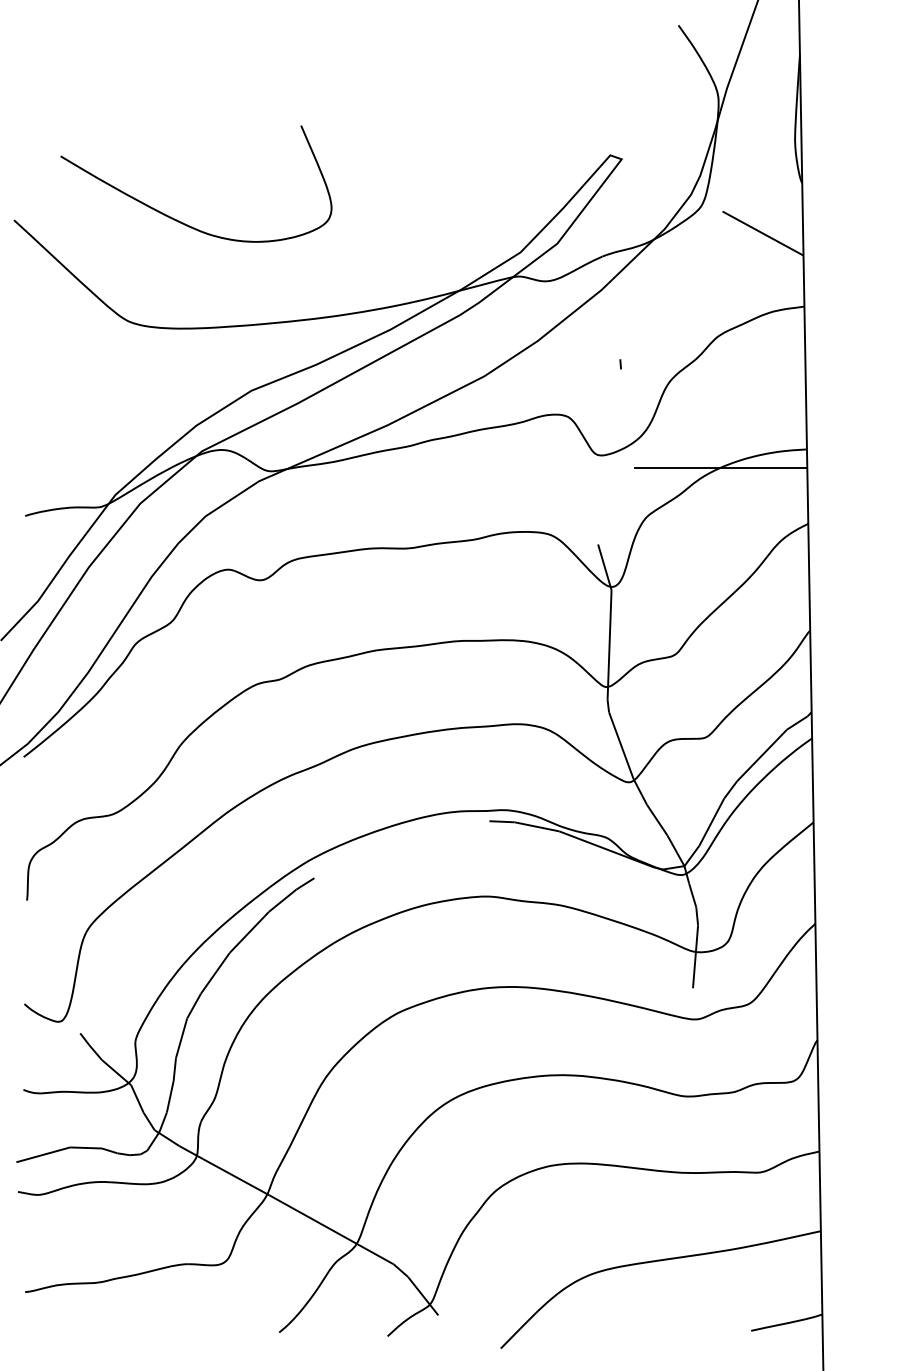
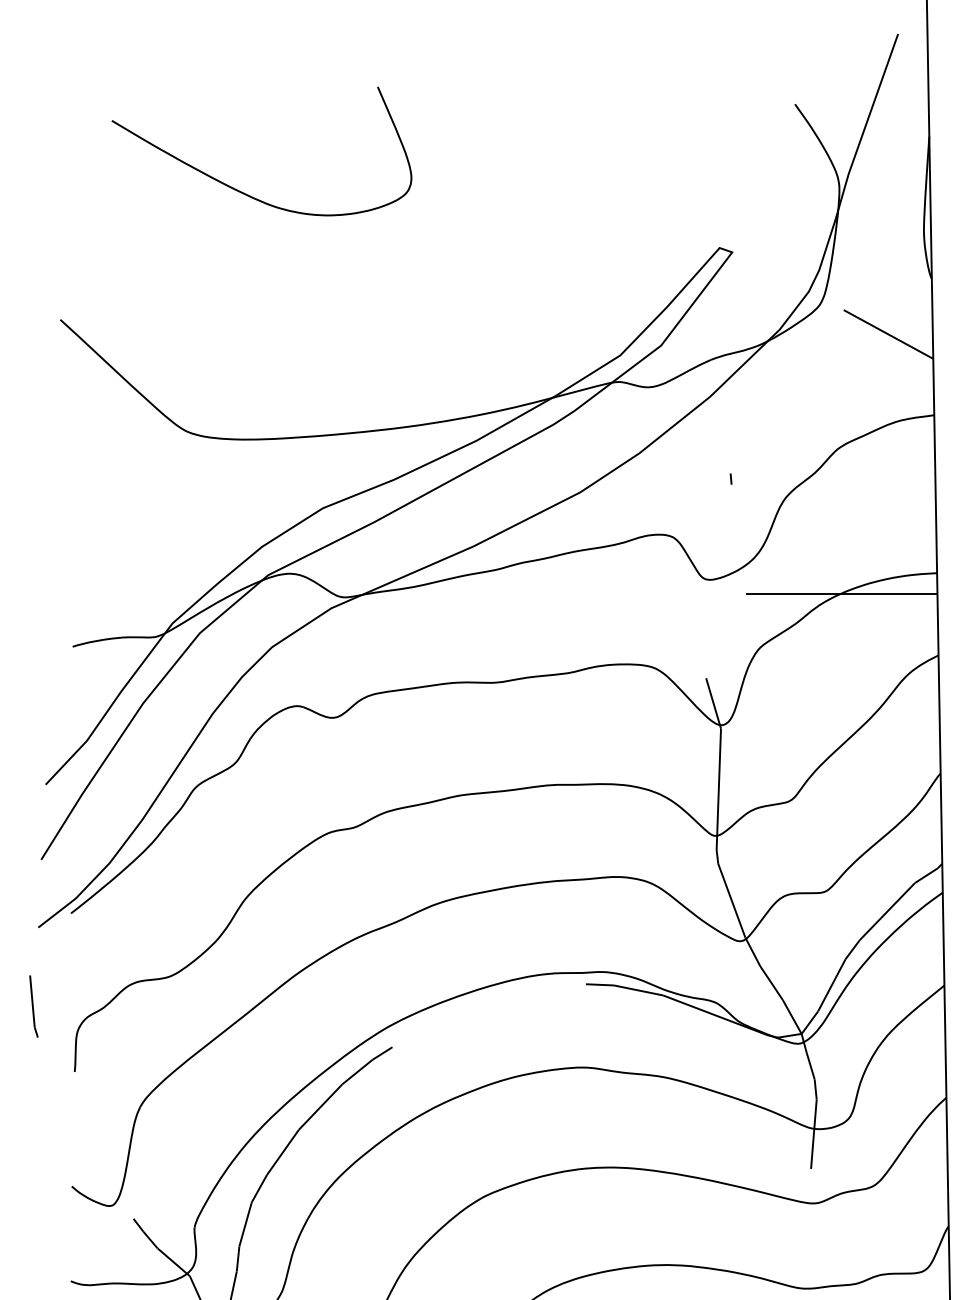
curve: (179, 220) -> (243, 191), moved

